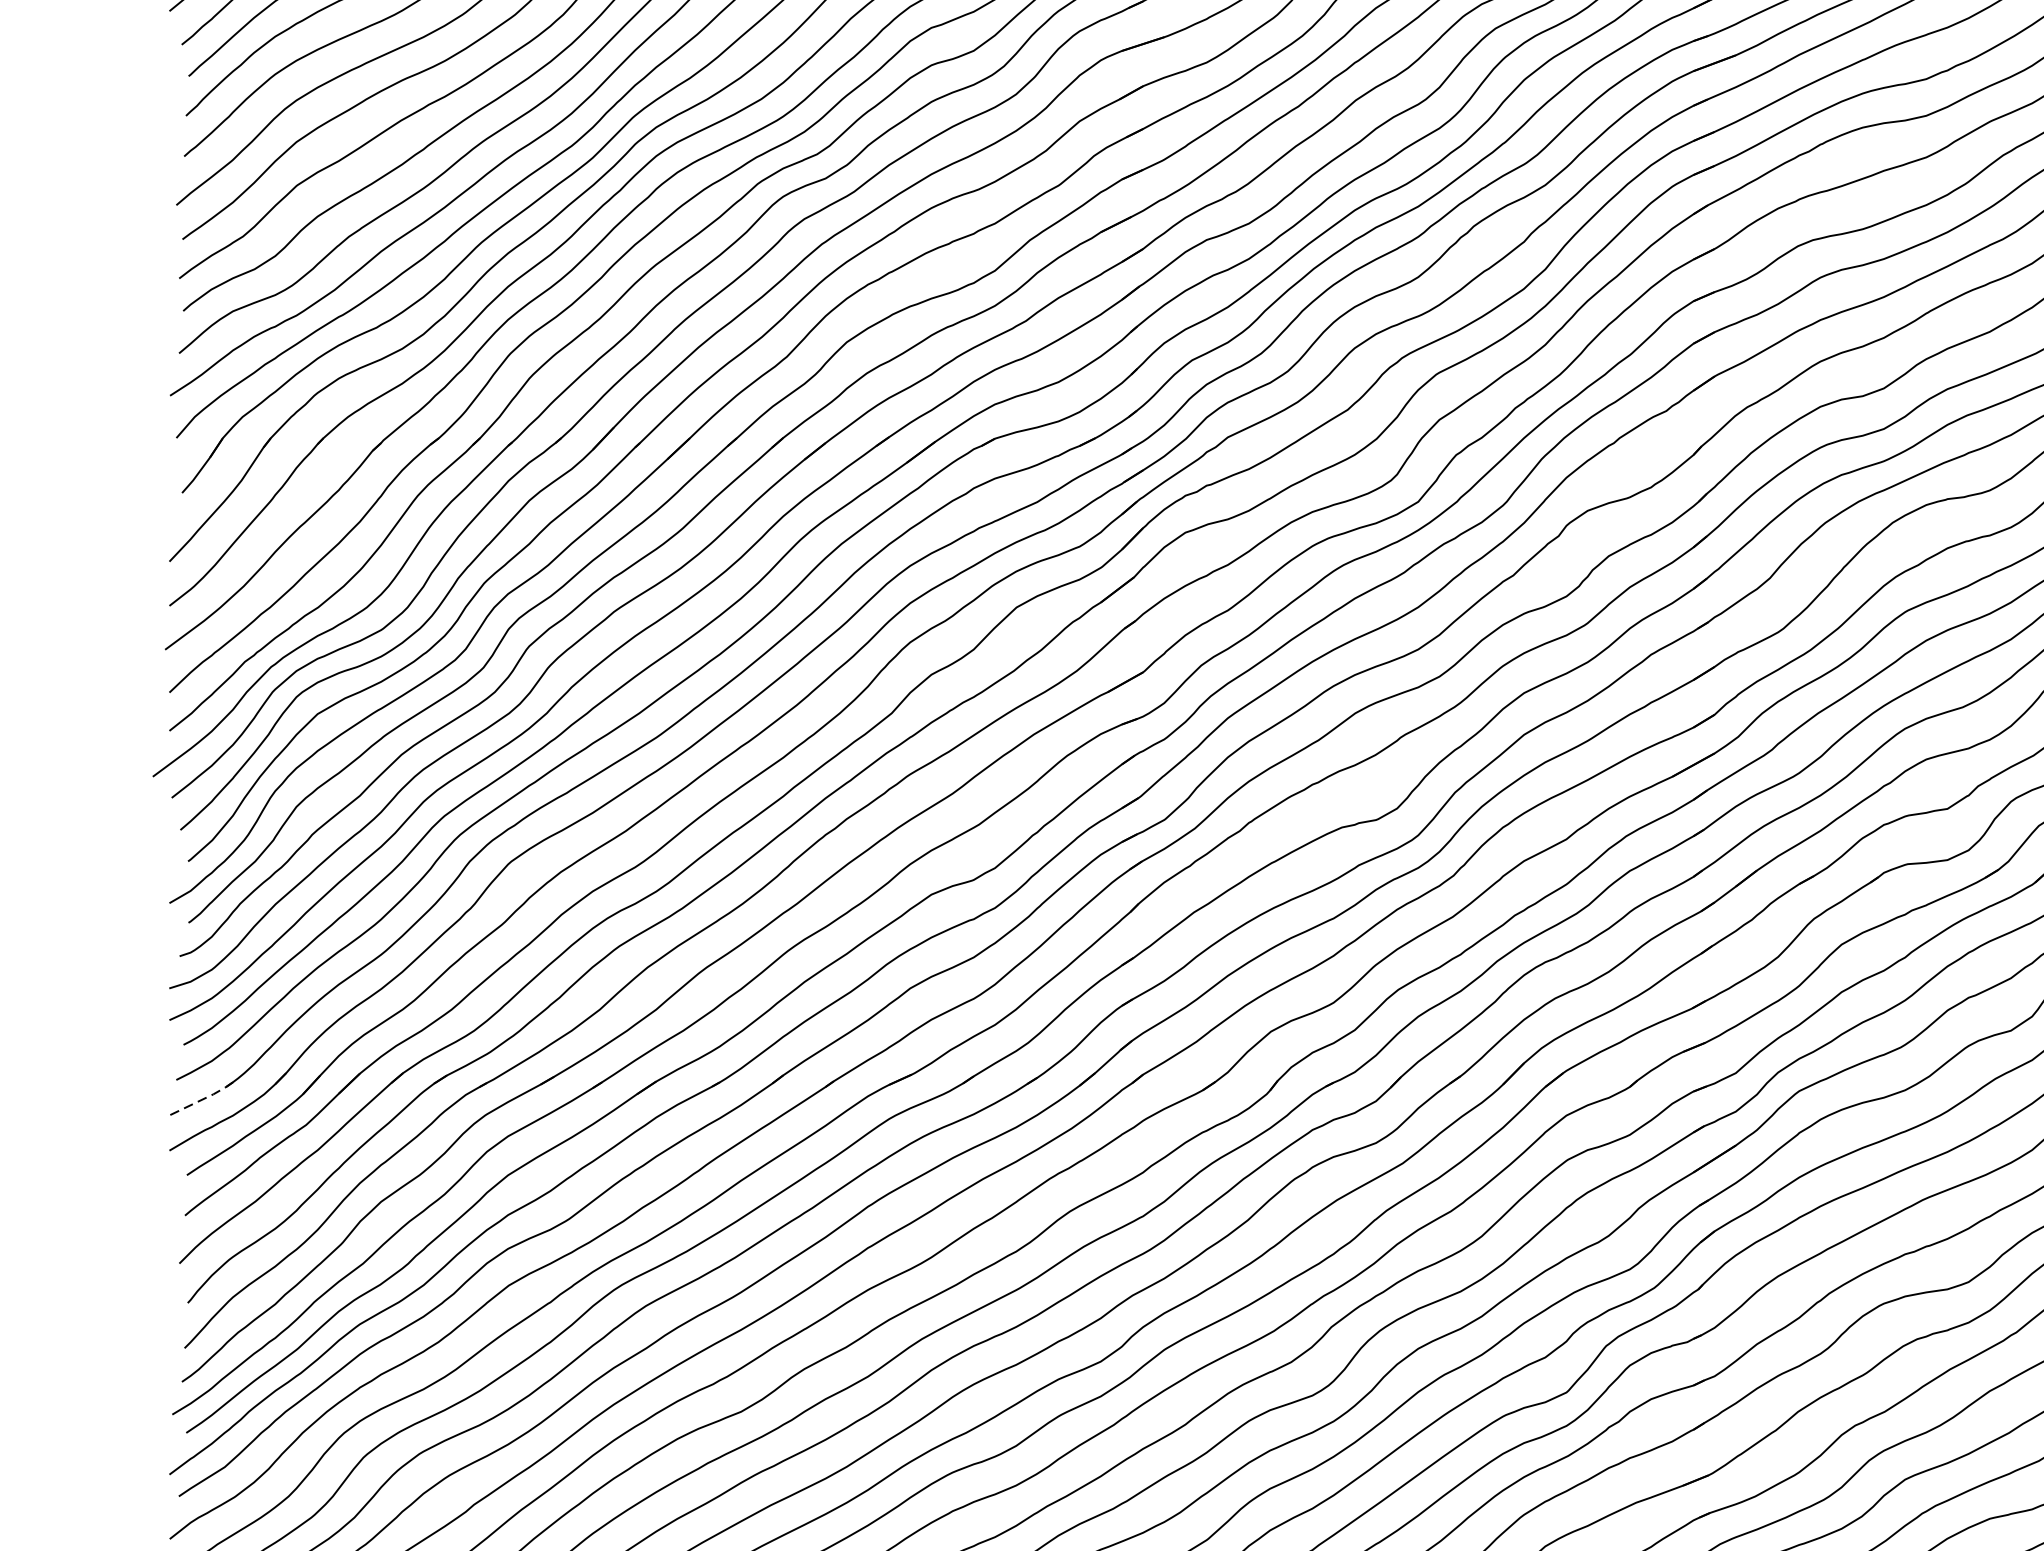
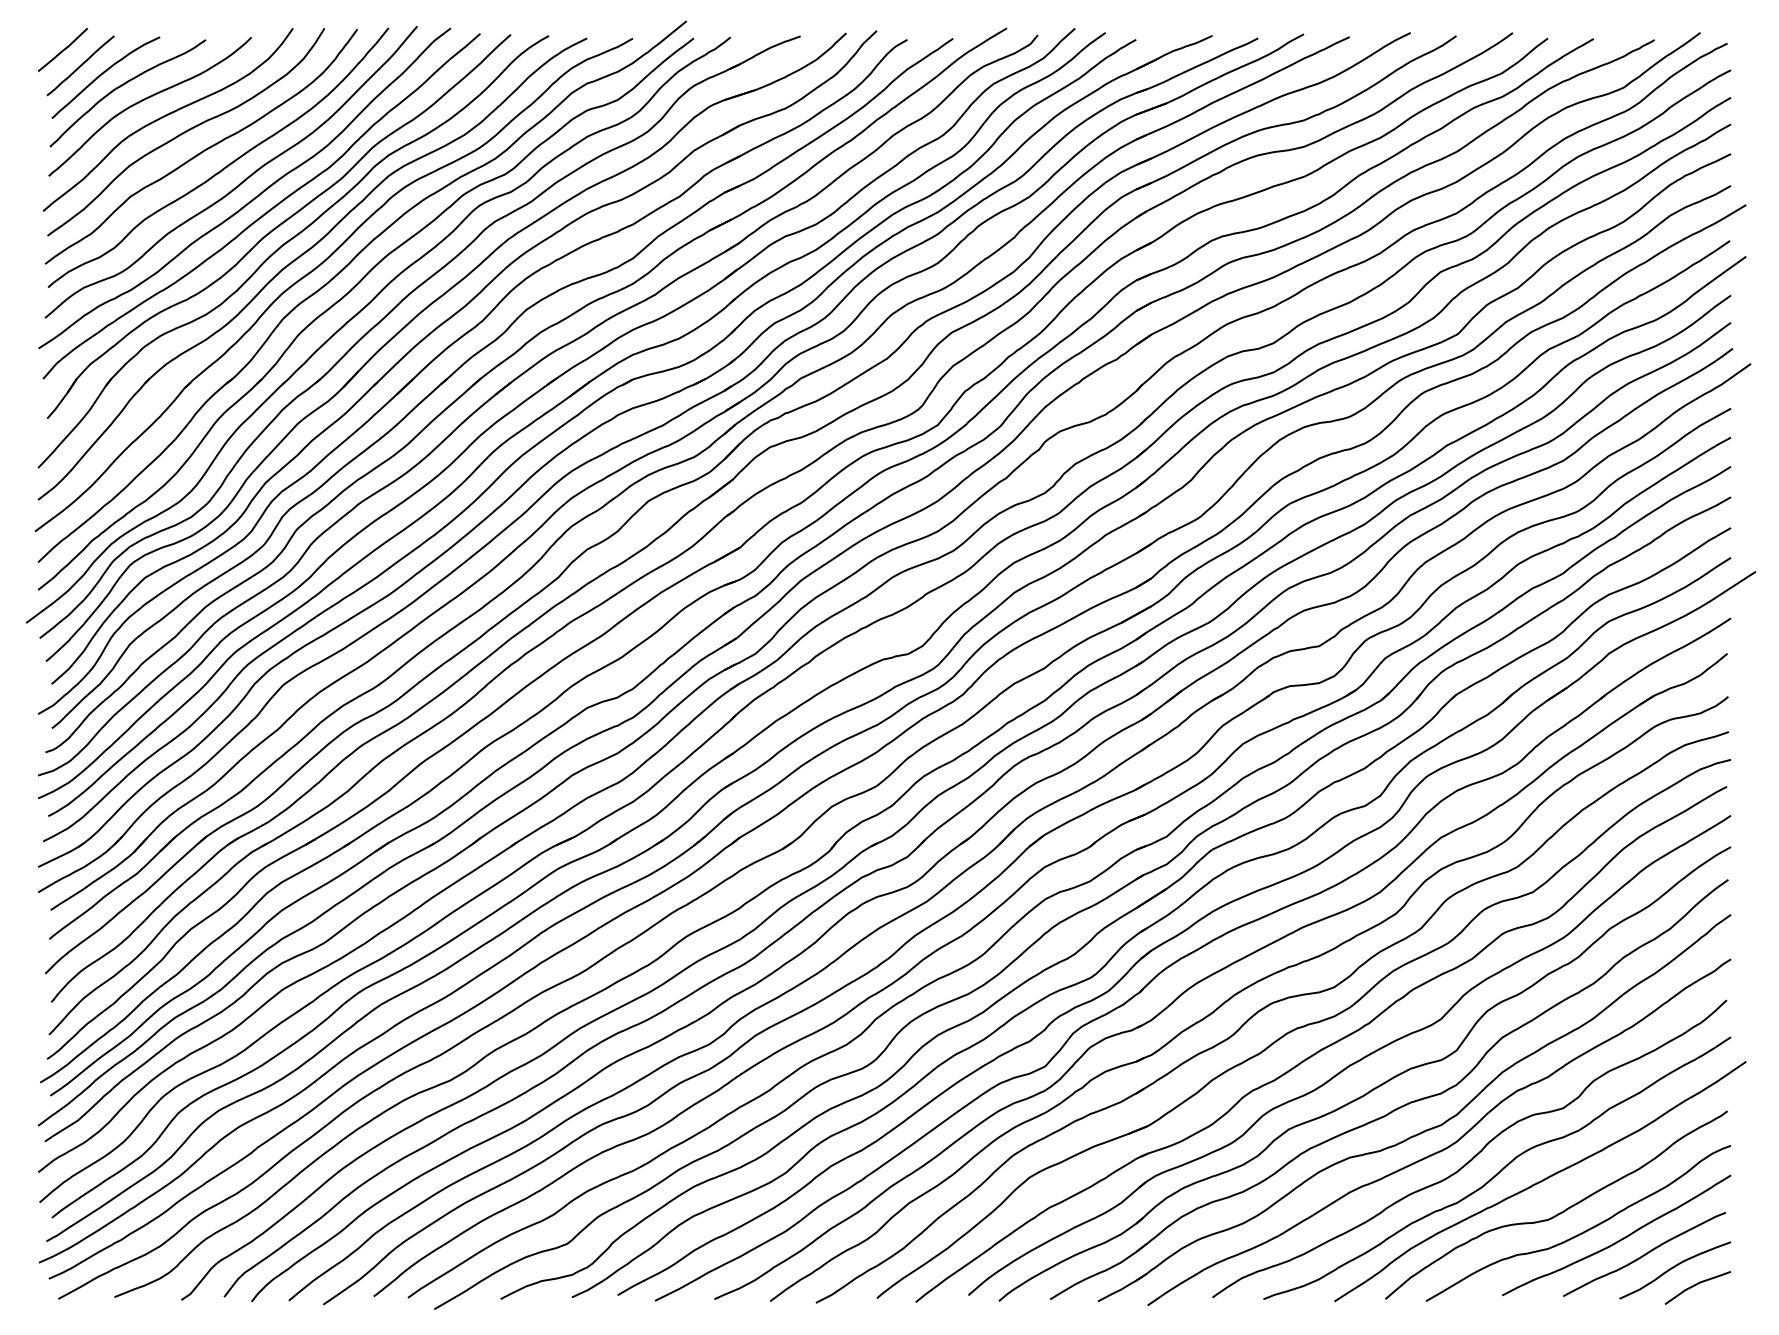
line: (203, 1099) -> (62, 855), dashed -> solid

